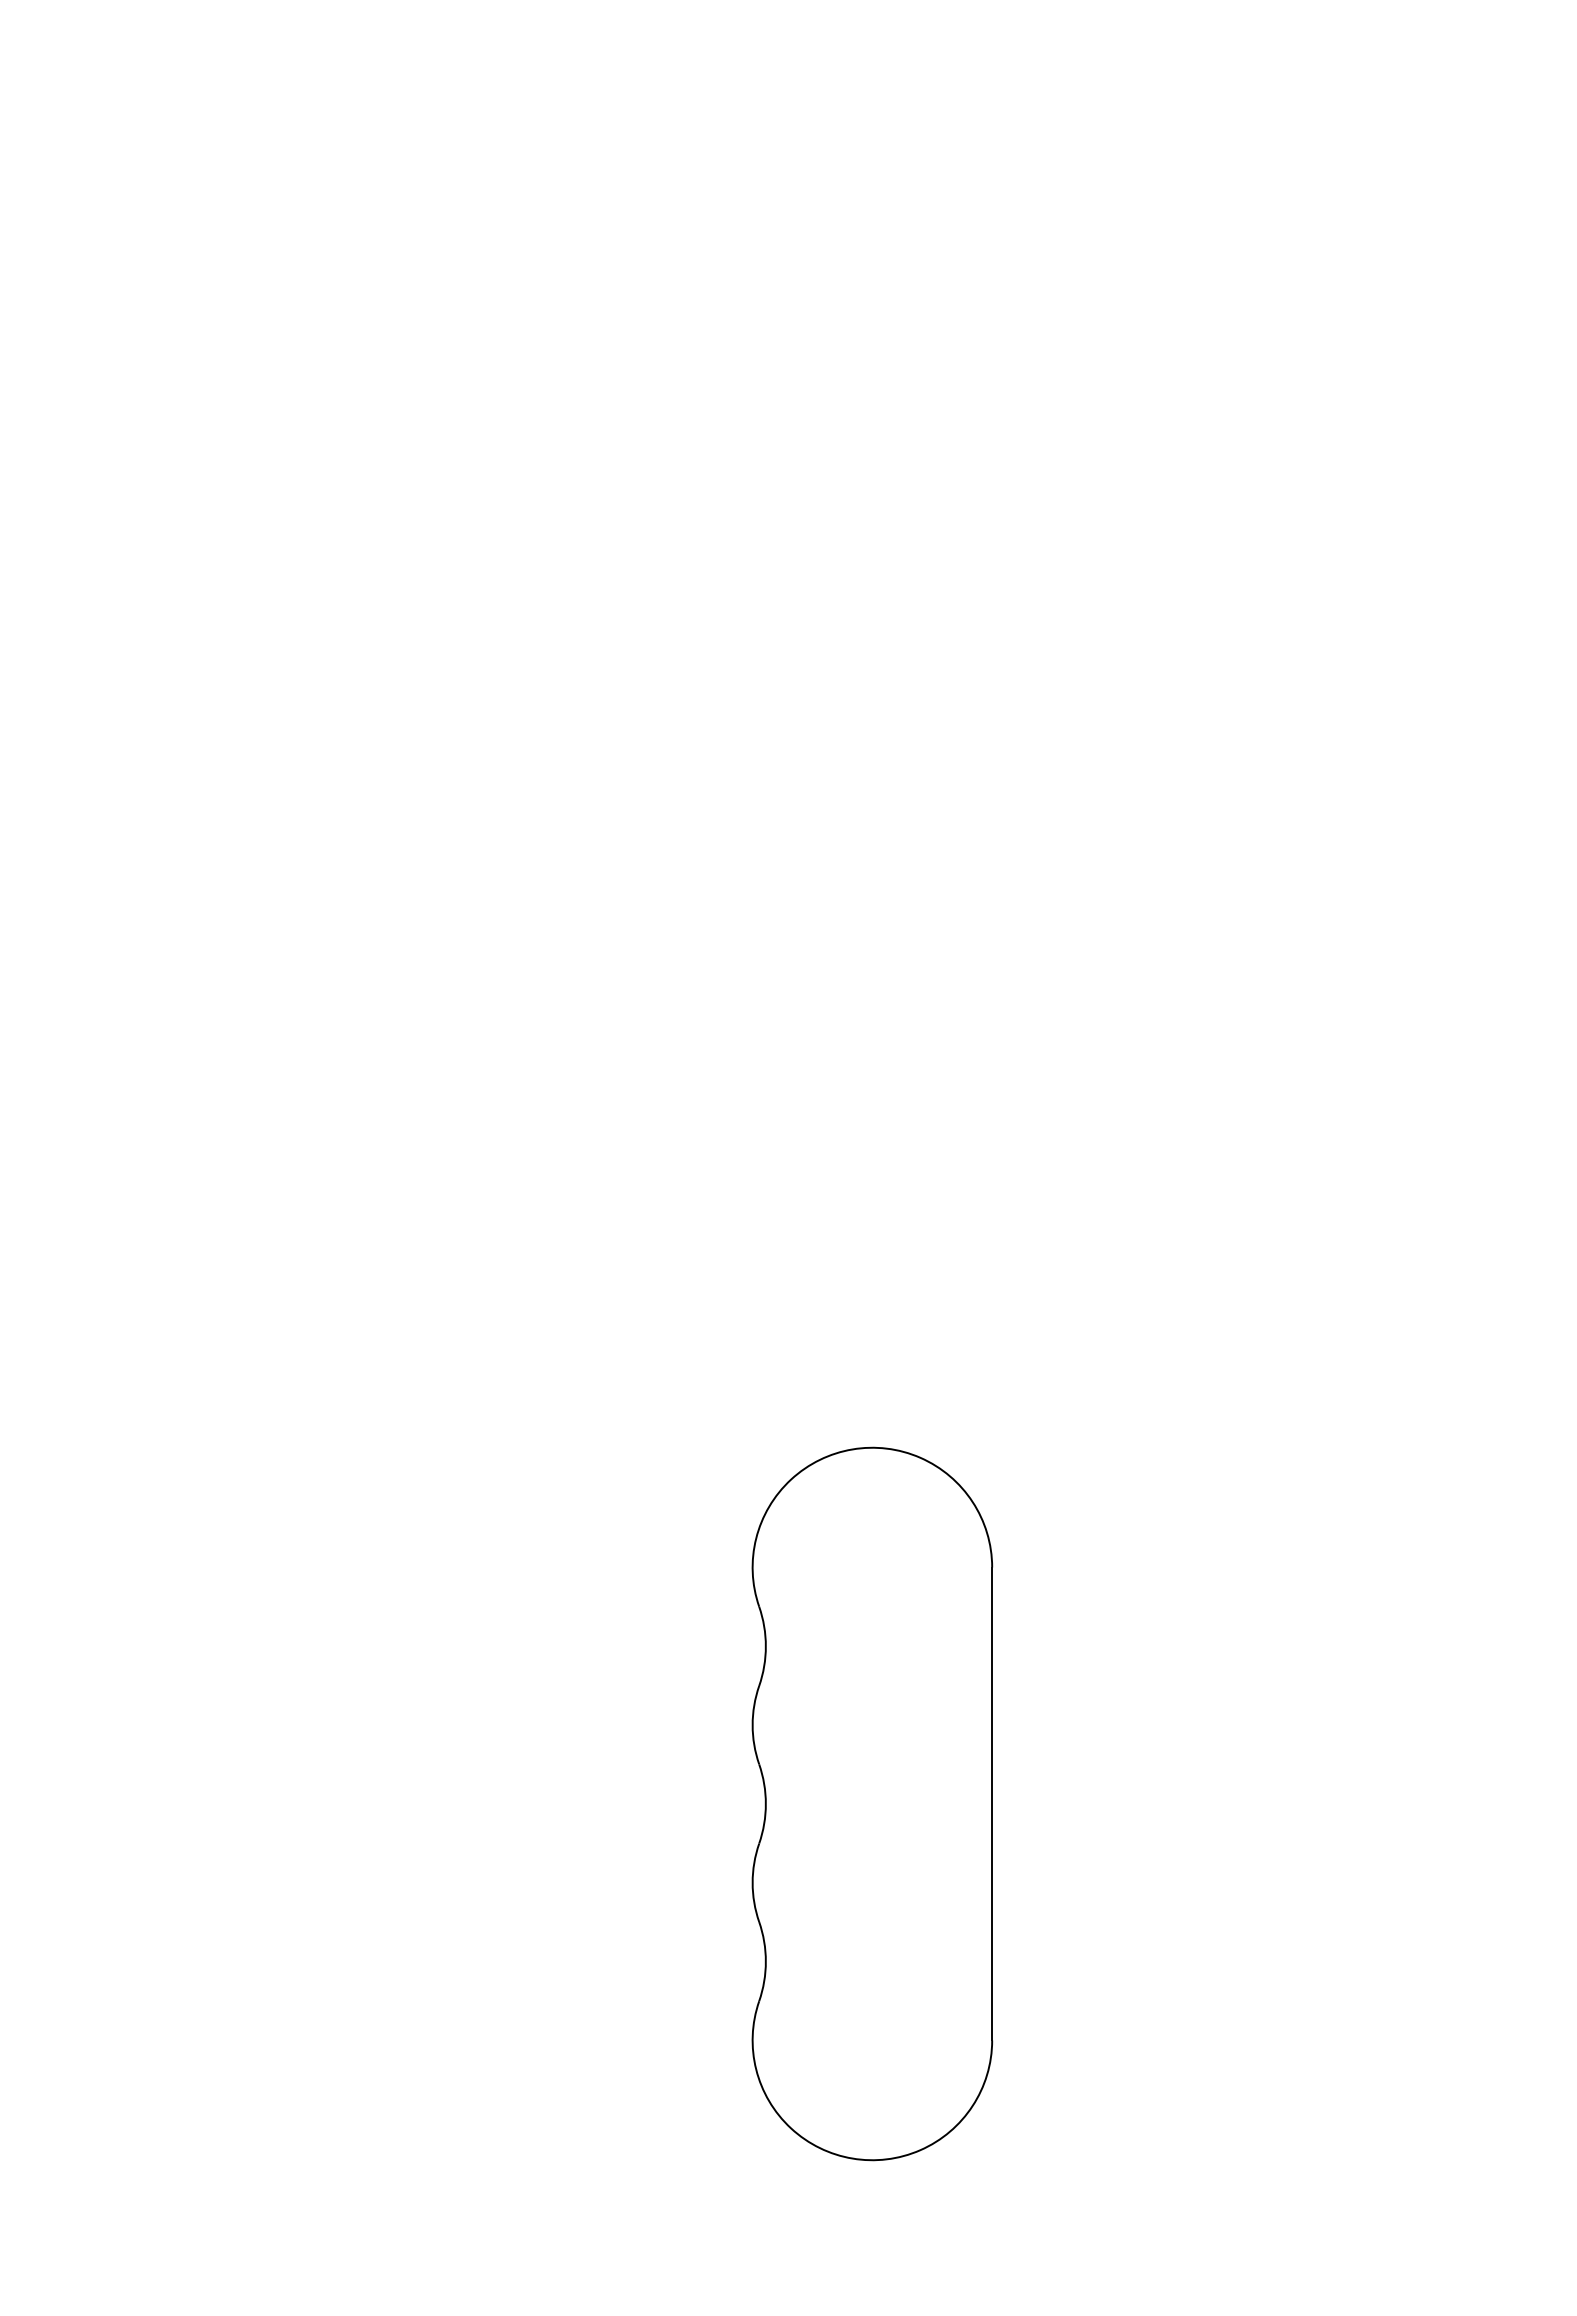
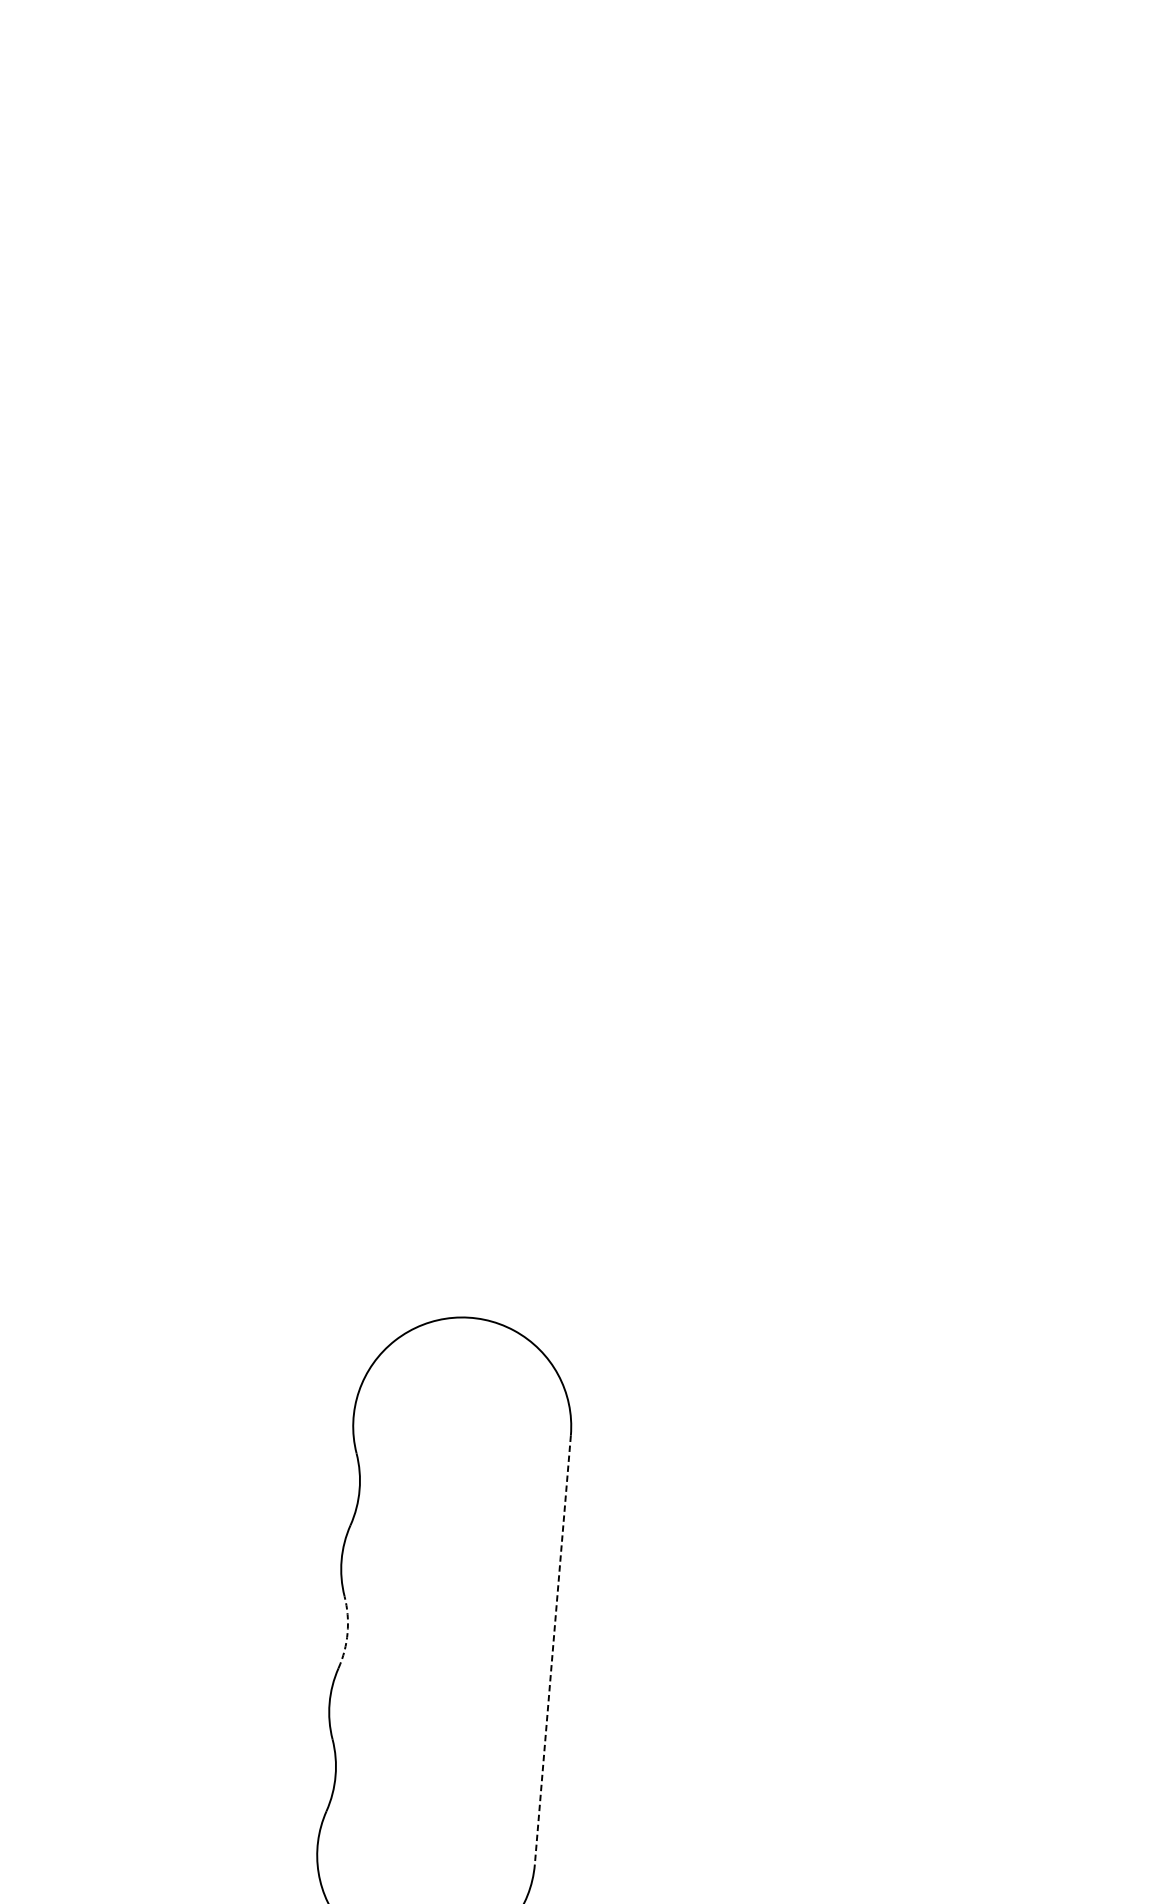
arc: (765, 1804) -> (347, 1633), solid -> dashed
line: (992, 1804) -> (553, 1650), solid -> dashed

